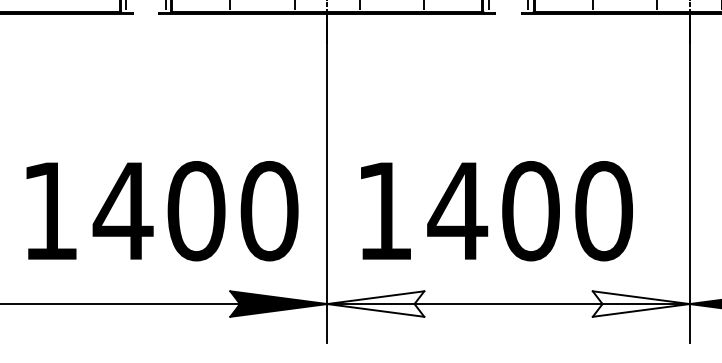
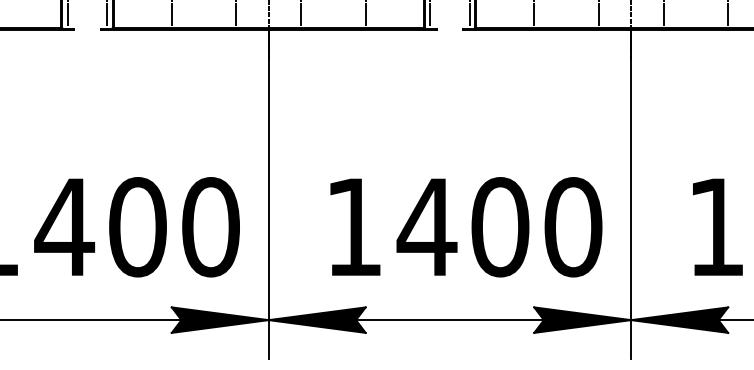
text: (497, 211) -> (466, 227), moved
fill: (375, 303) -> (316, 319), added
fill: (641, 303) -> (582, 319), added

